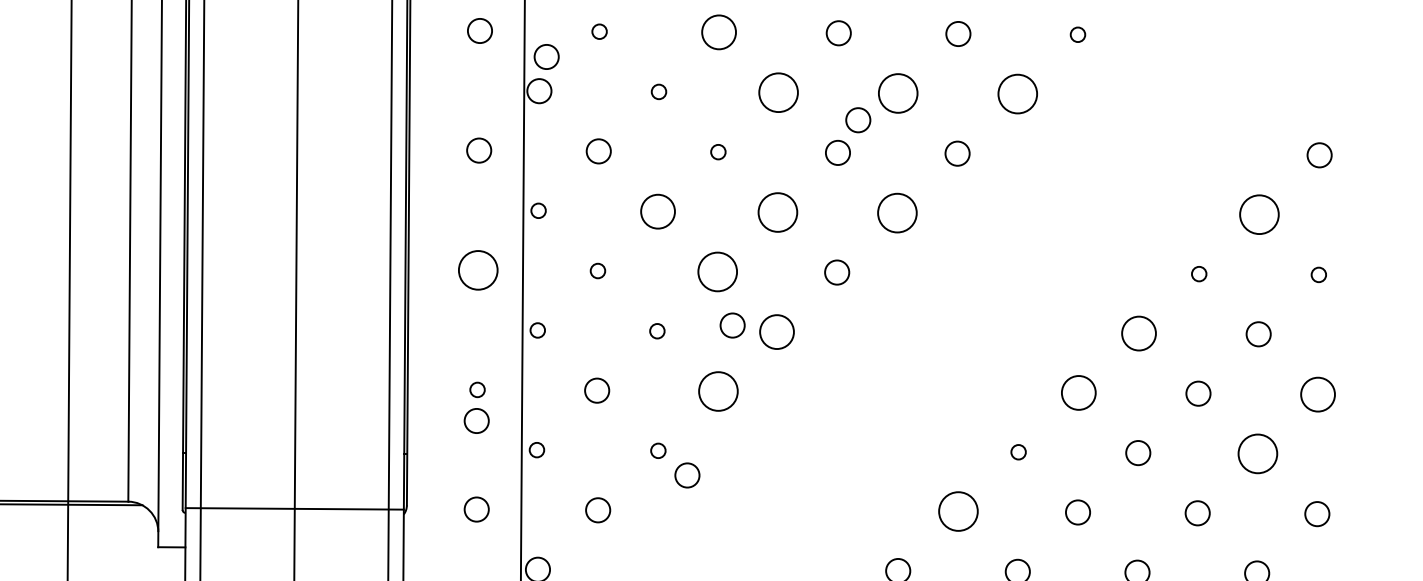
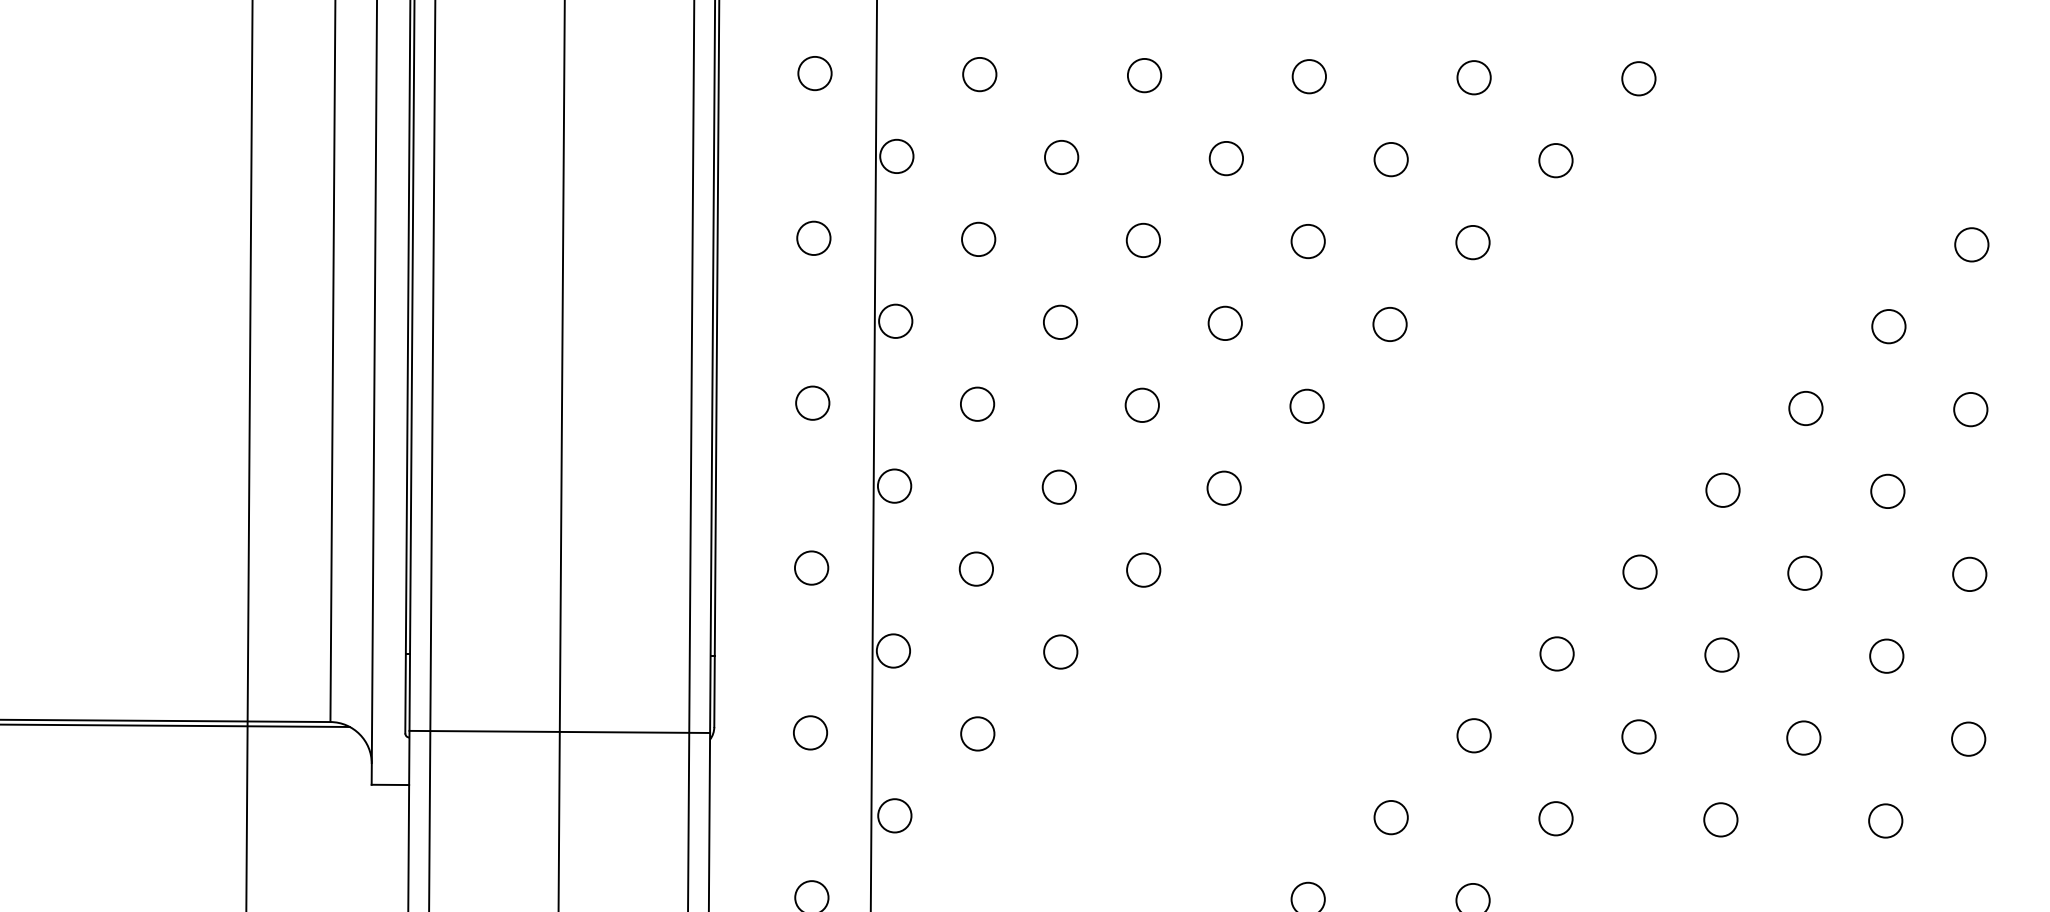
circle: (599, 31) -> (979, 74), size x1.67
circle: (719, 32) -> (1144, 75), size x0.71
circle: (1077, 34) -> (1638, 78), size x1.67
circle: (546, 56) -> (906, 108), removed
circle: (658, 91) -> (1061, 157), size x1.67
circle: (778, 92) -> (1226, 158), size x0.62
circle: (897, 93) -> (1390, 159), size x0.62
circle: (1017, 94) -> (1555, 160), size x0.62
circle: (857, 120) -> (1335, 196), removed
circle: (718, 152) -> (1143, 240), size x1.67
circle: (538, 210) -> (895, 320), size x1.67
circle: (658, 210) -> (1060, 321), size x0.71
circle: (777, 211) -> (1224, 322), size x0.62
circle: (896, 213) -> (1389, 324), size x0.62
circle: (1259, 214) -> (1888, 326), size x0.62
circle: (478, 269) -> (812, 402), size x0.62
circle: (597, 270) -> (977, 403), size x1.67
circle: (716, 271) -> (1141, 404), size x0.62
circle: (1198, 274) -> (1805, 408), size x1.67
circle: (1318, 274) -> (1970, 409), size x1.67
circle: (732, 324) -> (1162, 478), removed
circle: (537, 329) -> (894, 485), size x1.67
circle: (657, 330) -> (1059, 486), size x1.67
circle: (776, 331) -> (1223, 487), size x0.71
circle: (1138, 332) -> (1722, 489), size x0.71
circle: (477, 389) -> (811, 567), size x1.67
circle: (718, 390) -> (1143, 569), size x0.62
circle: (1078, 392) -> (1639, 571), size x0.71
circle: (1317, 393) -> (1969, 573), size x0.71
circle: (476, 420) -> (810, 610), removed
circle: (536, 449) -> (893, 650), size x1.67
circle: (658, 450) -> (1060, 651), size x1.67
circle: (1018, 451) -> (1556, 653), size x1.67
circle: (1257, 453) -> (1886, 655), size x0.62
circle: (687, 475) -> (1100, 685), removed
circle: (957, 511) -> (1473, 735), size x0.62

